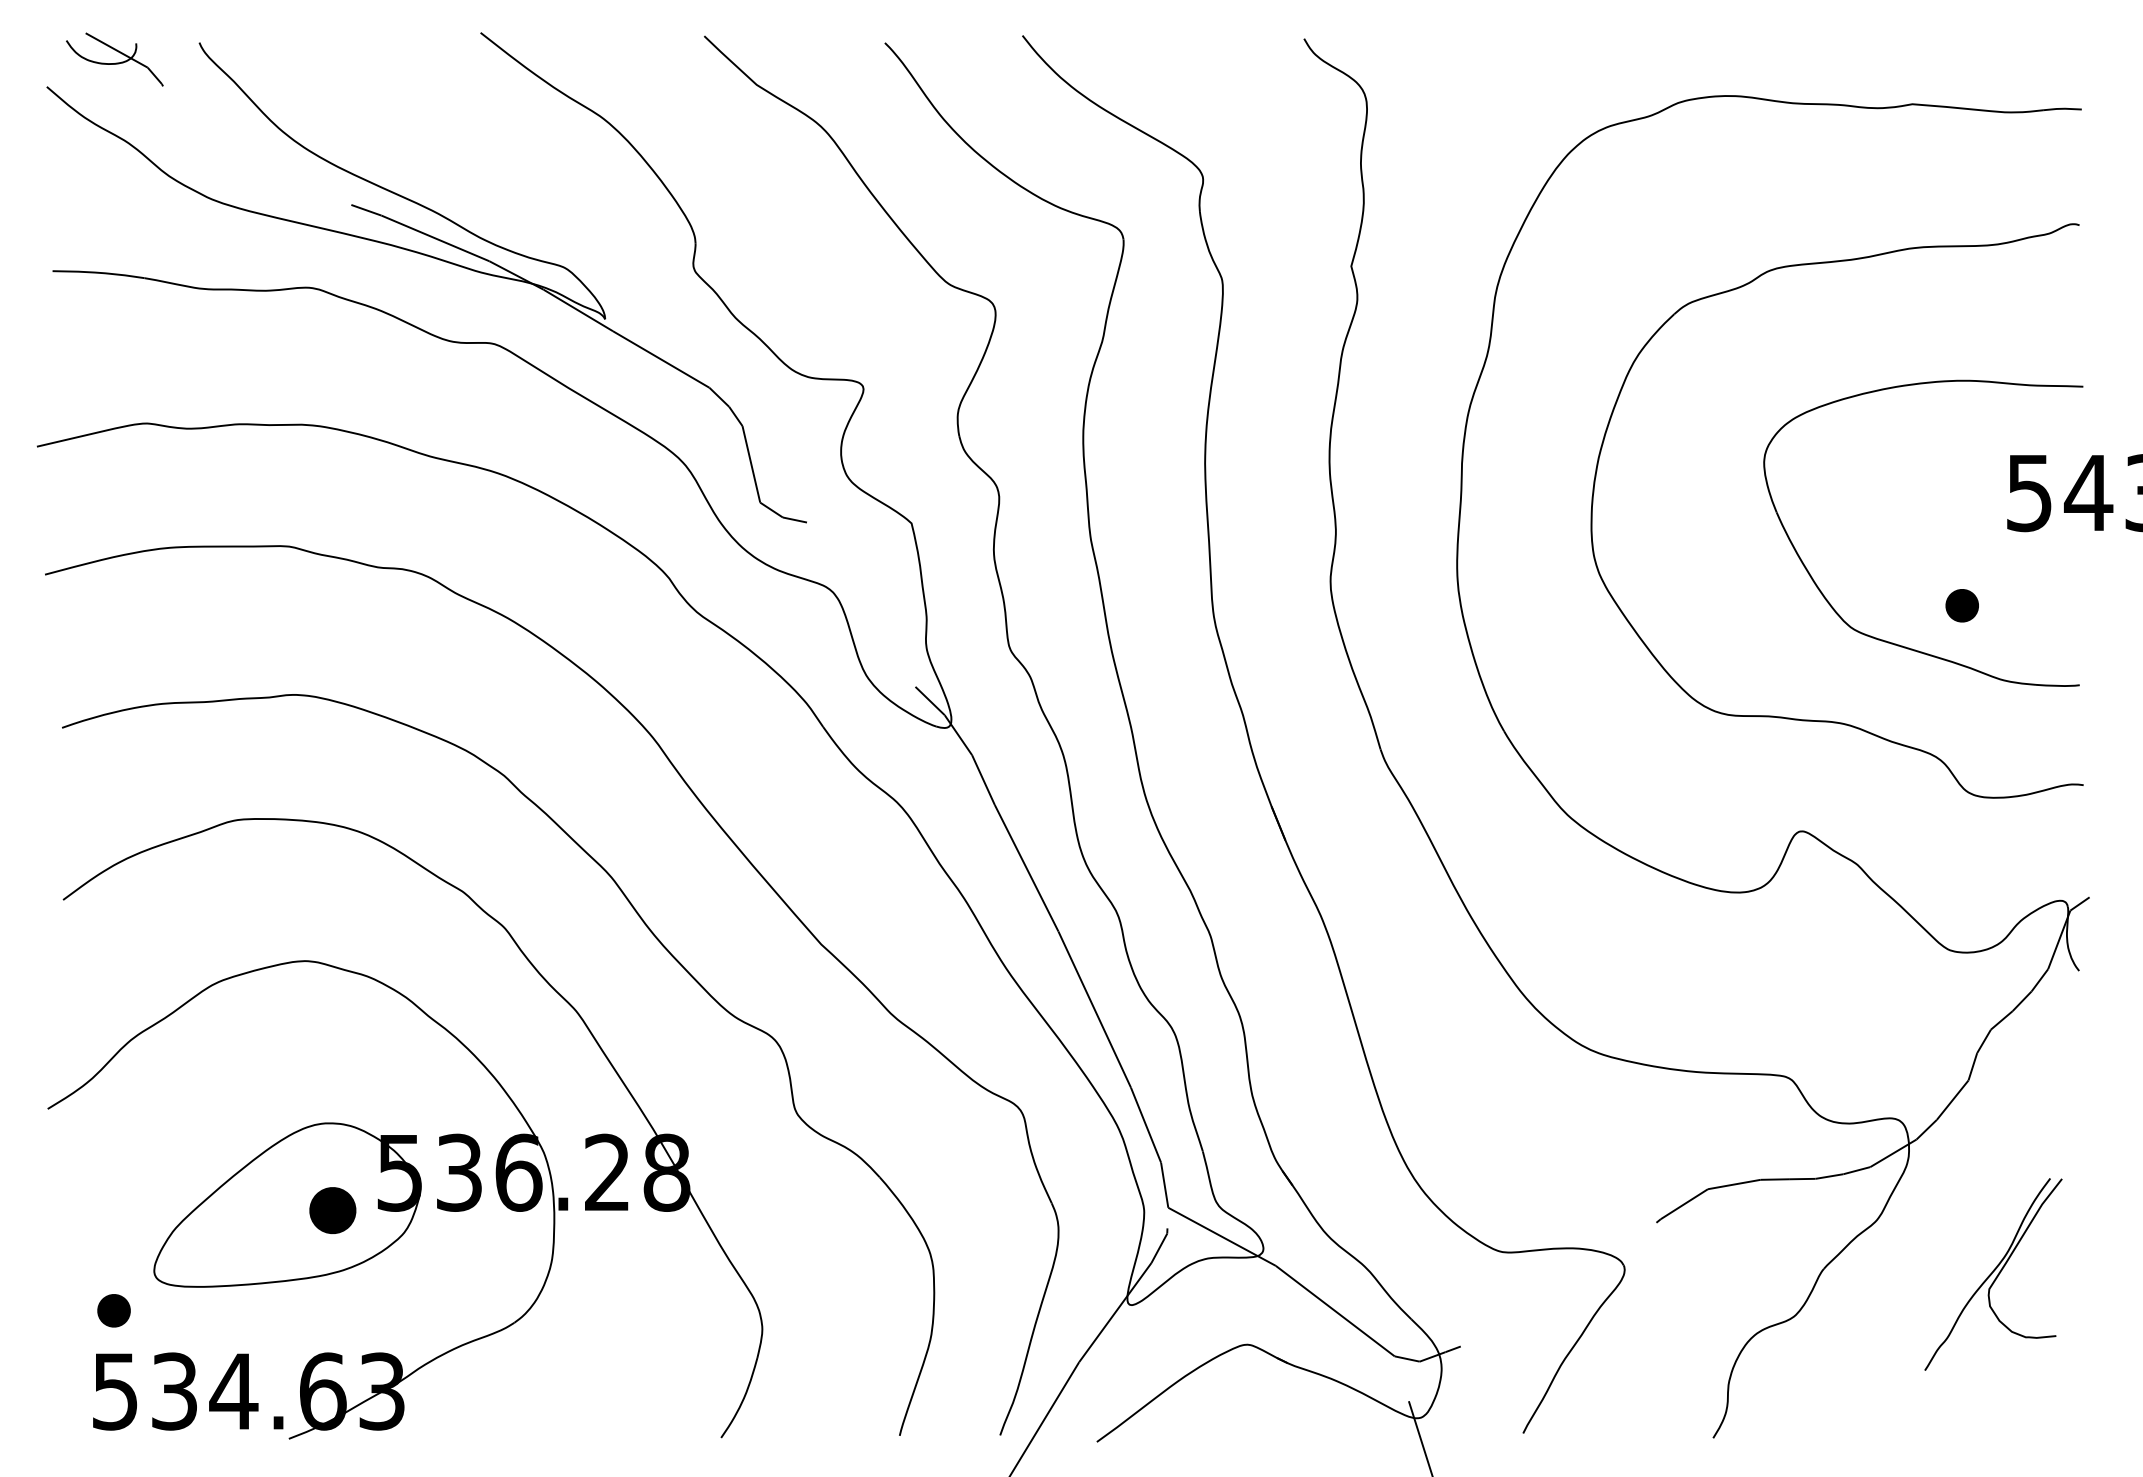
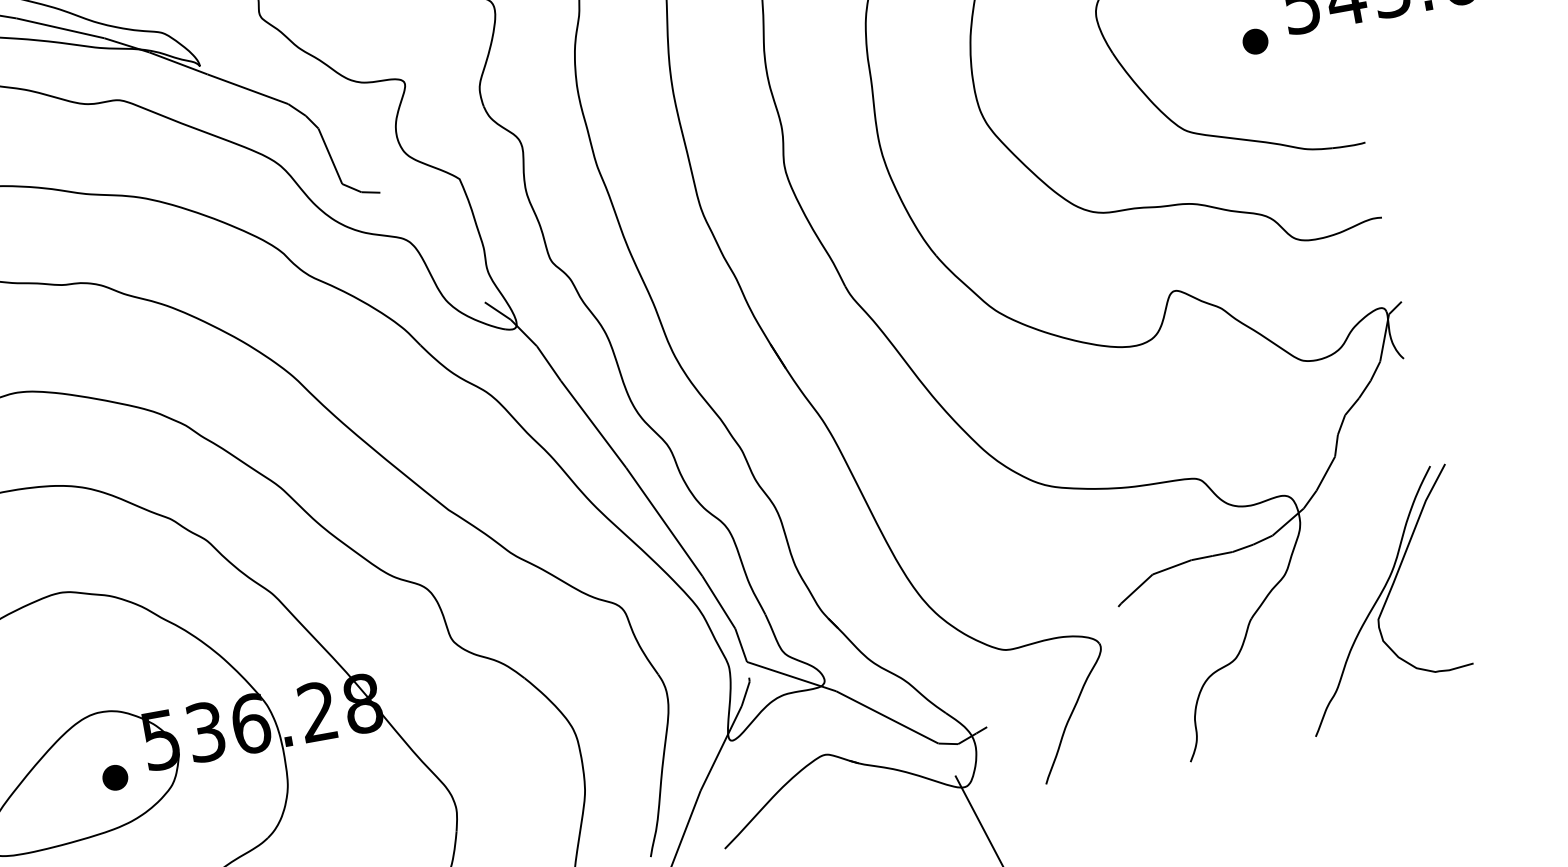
part: (1961, 605) -> (1254, 41), moved
part: (332, 1210) -> (115, 777), size x0.71
part: (1993, 1274) -> (1380, 600), size x1.67

